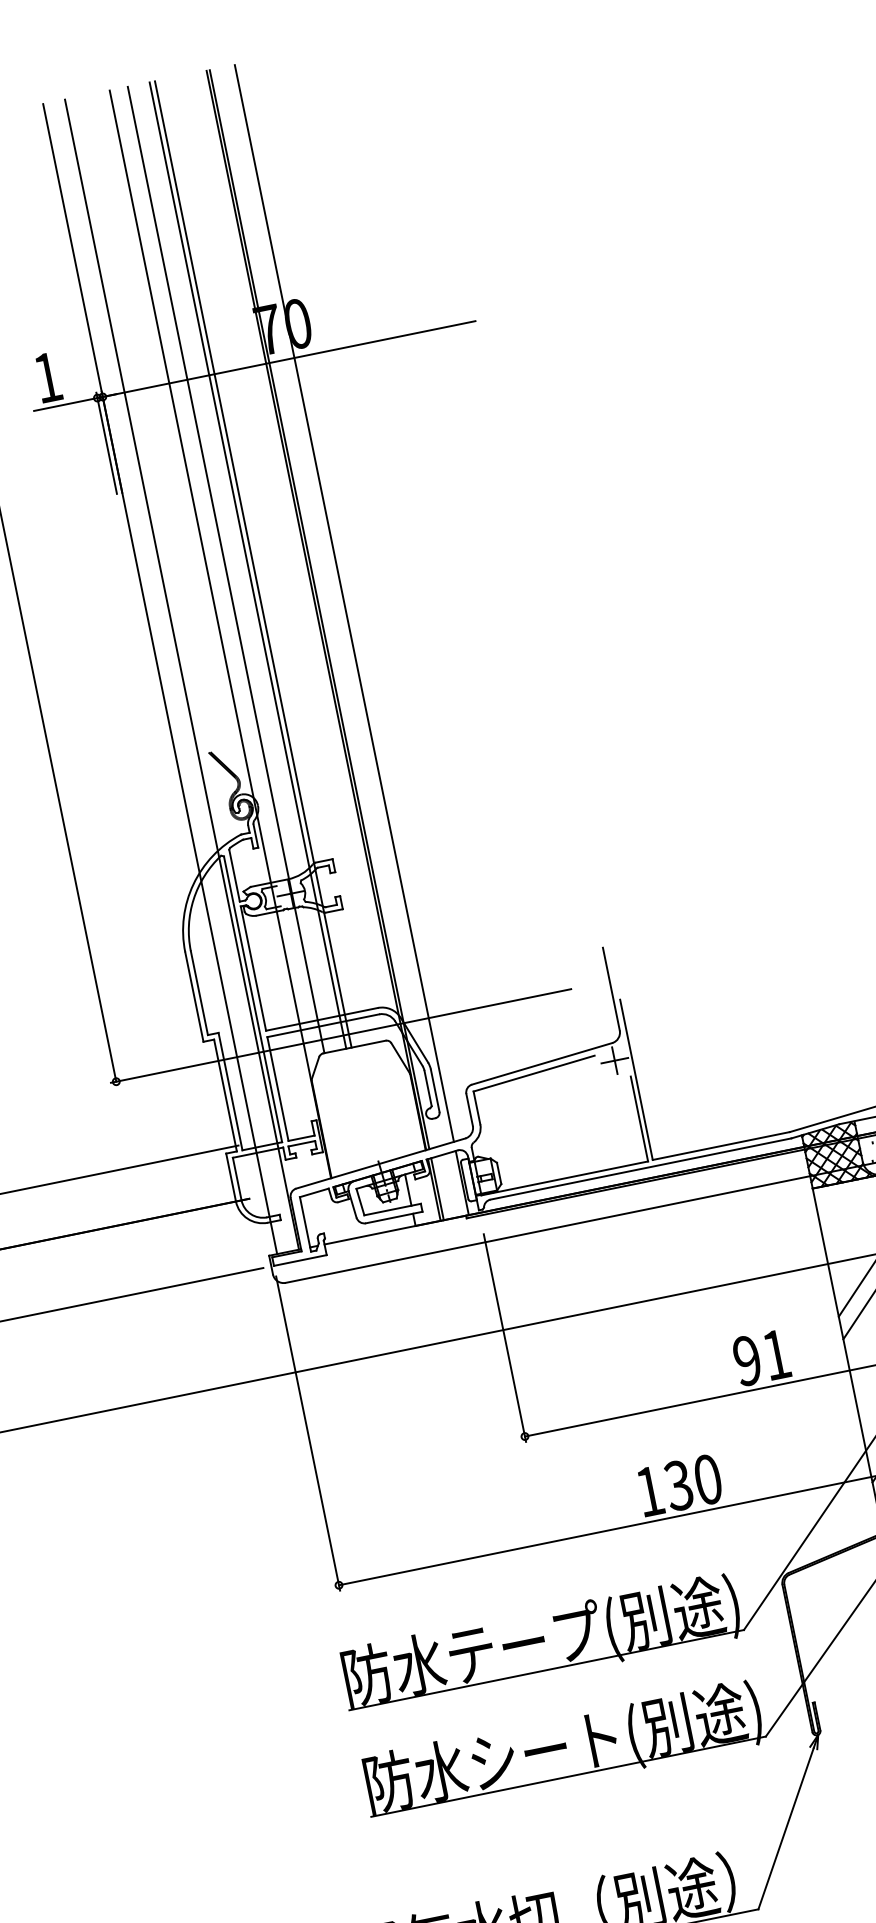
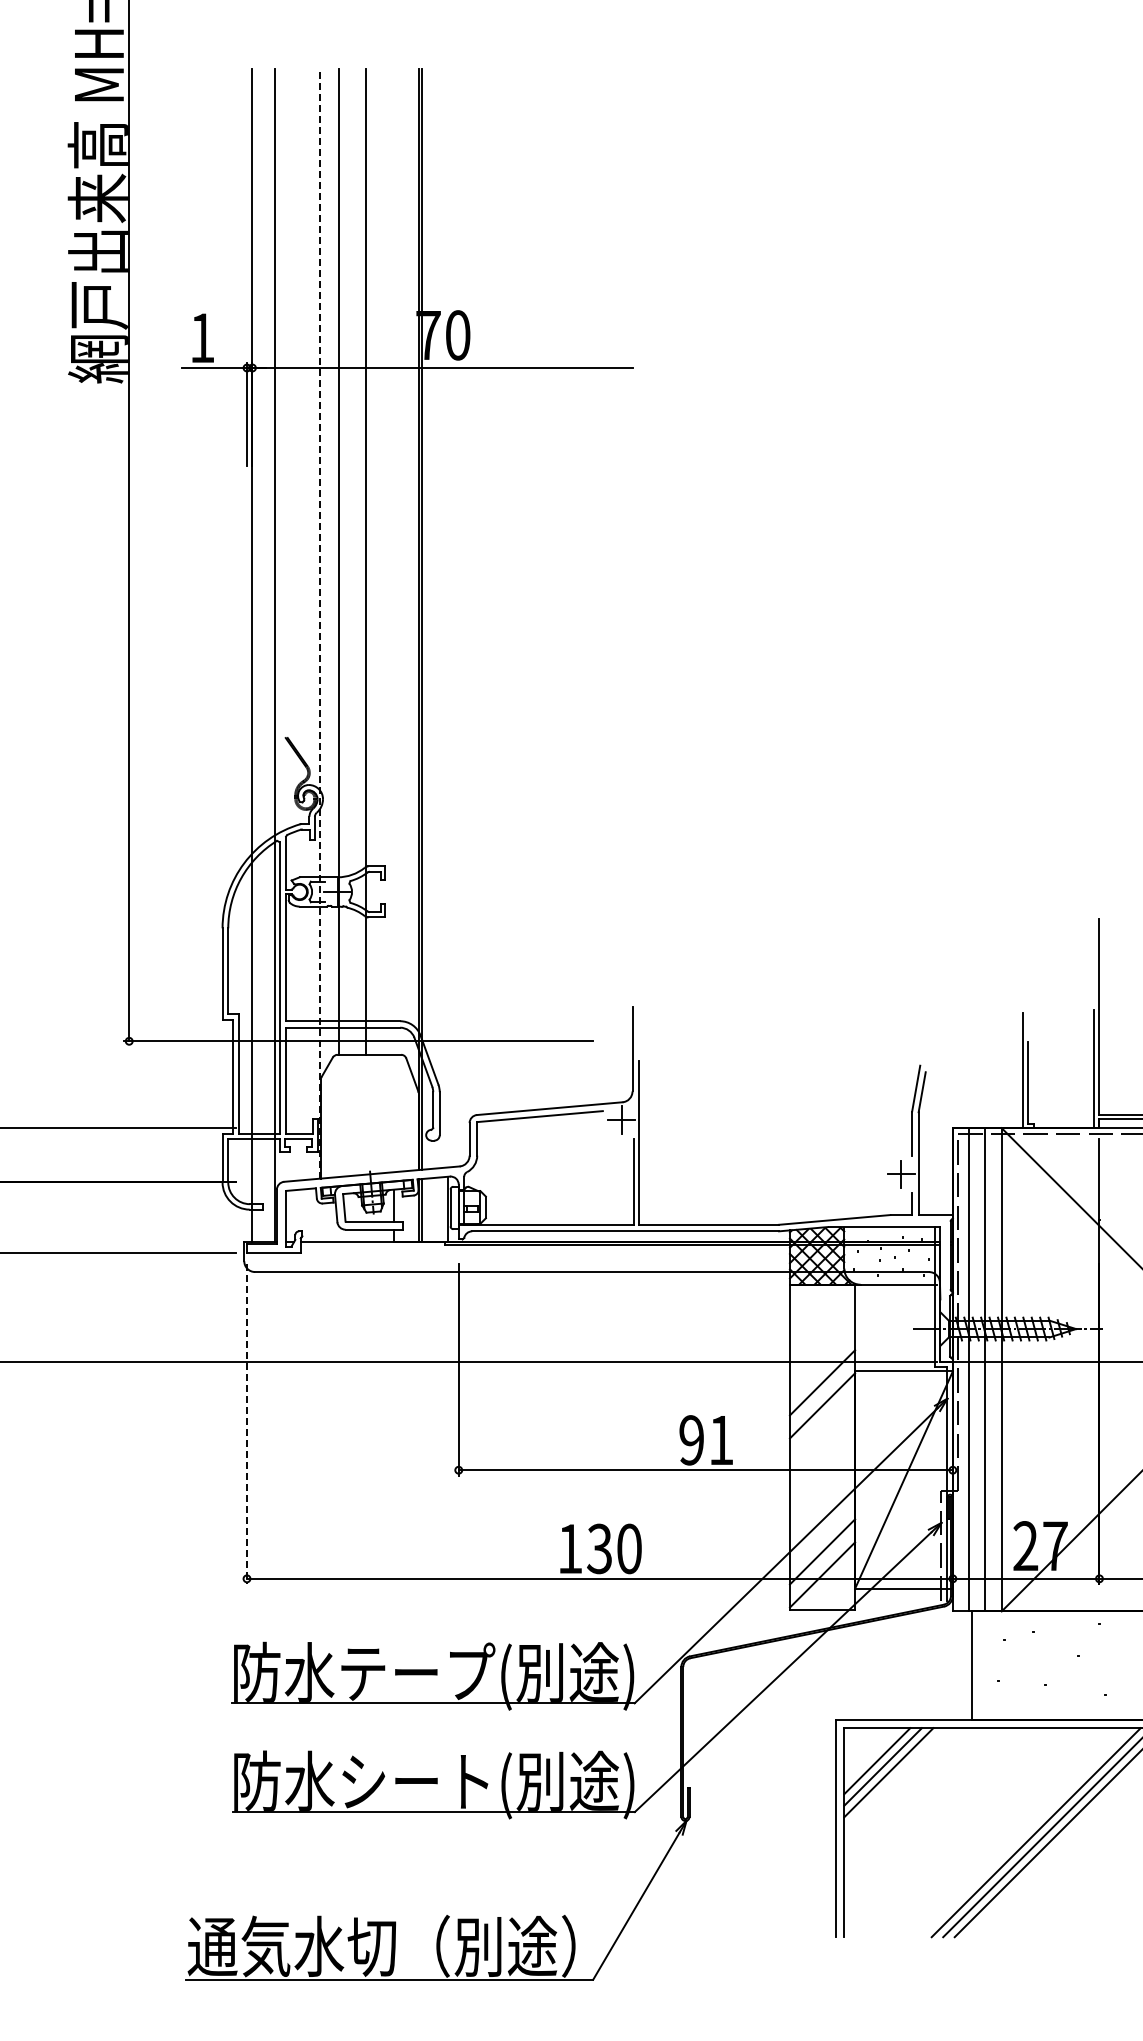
line: (248, 564) -> (361, 561), removed
line: (344, 603) -> (447, 618), removed
line: (220, 634) -> (320, 624), solid -> dashed
line: (308, 1433) -> (247, 1424), solid -> dashed

